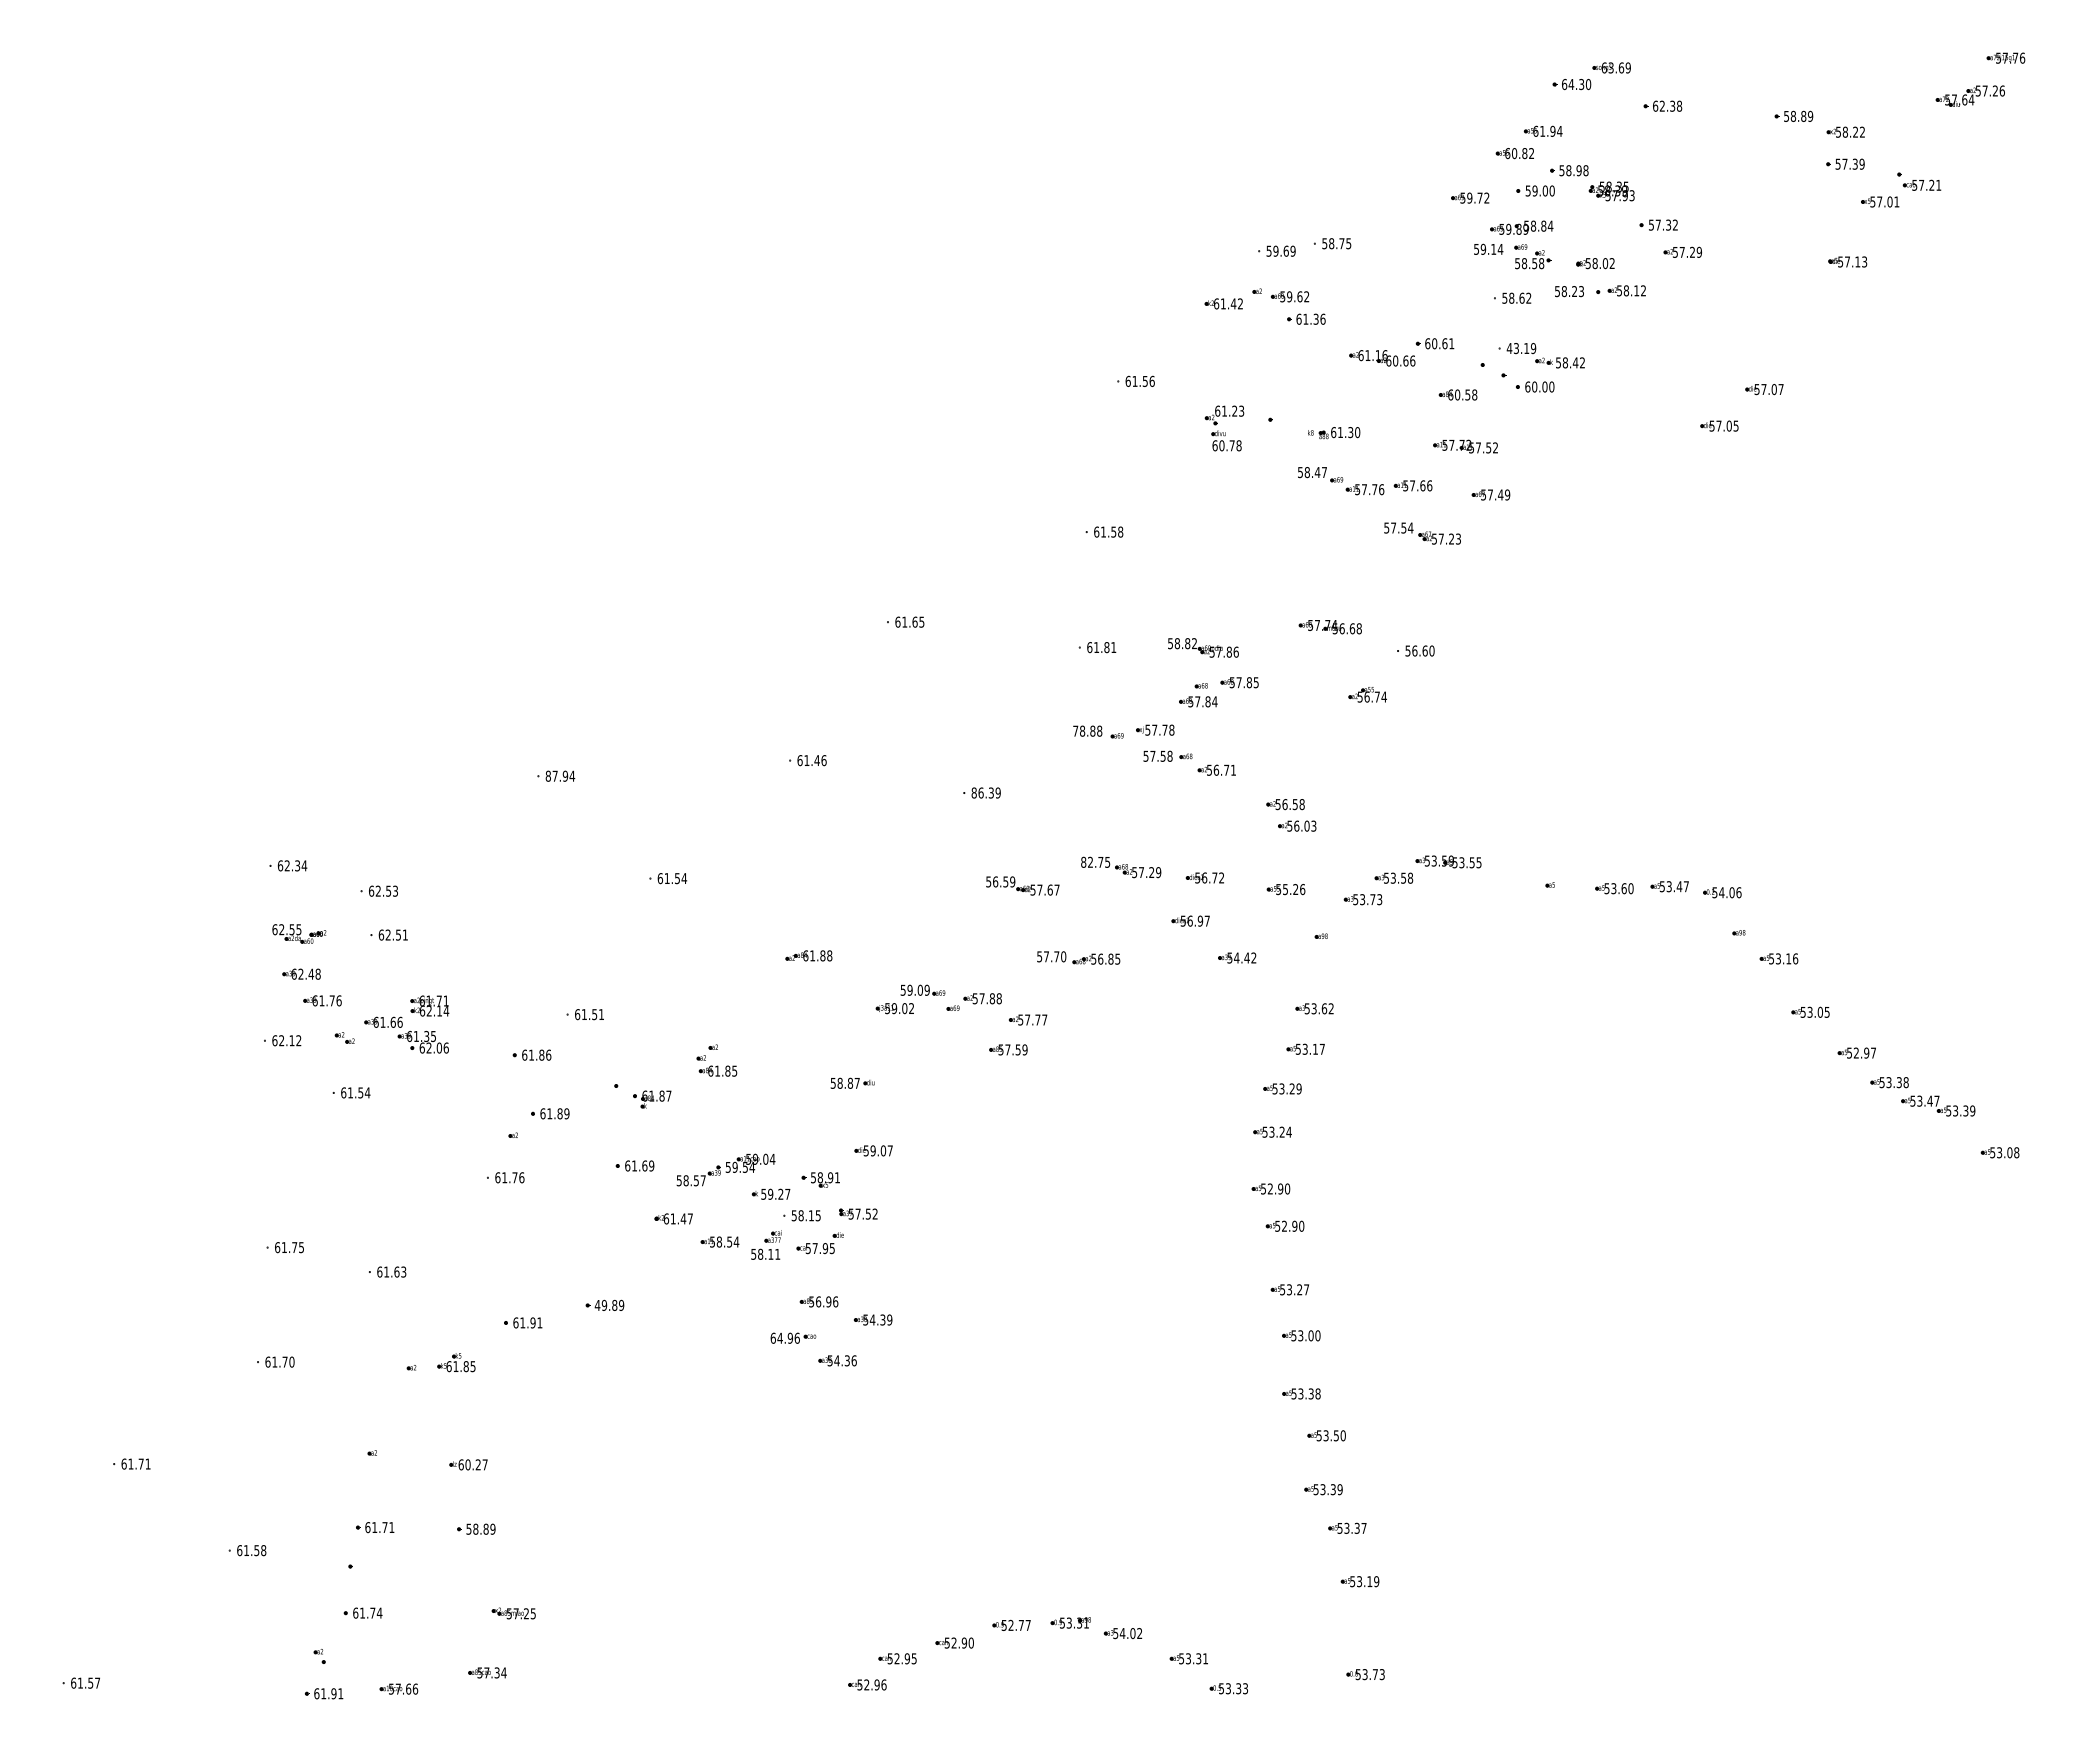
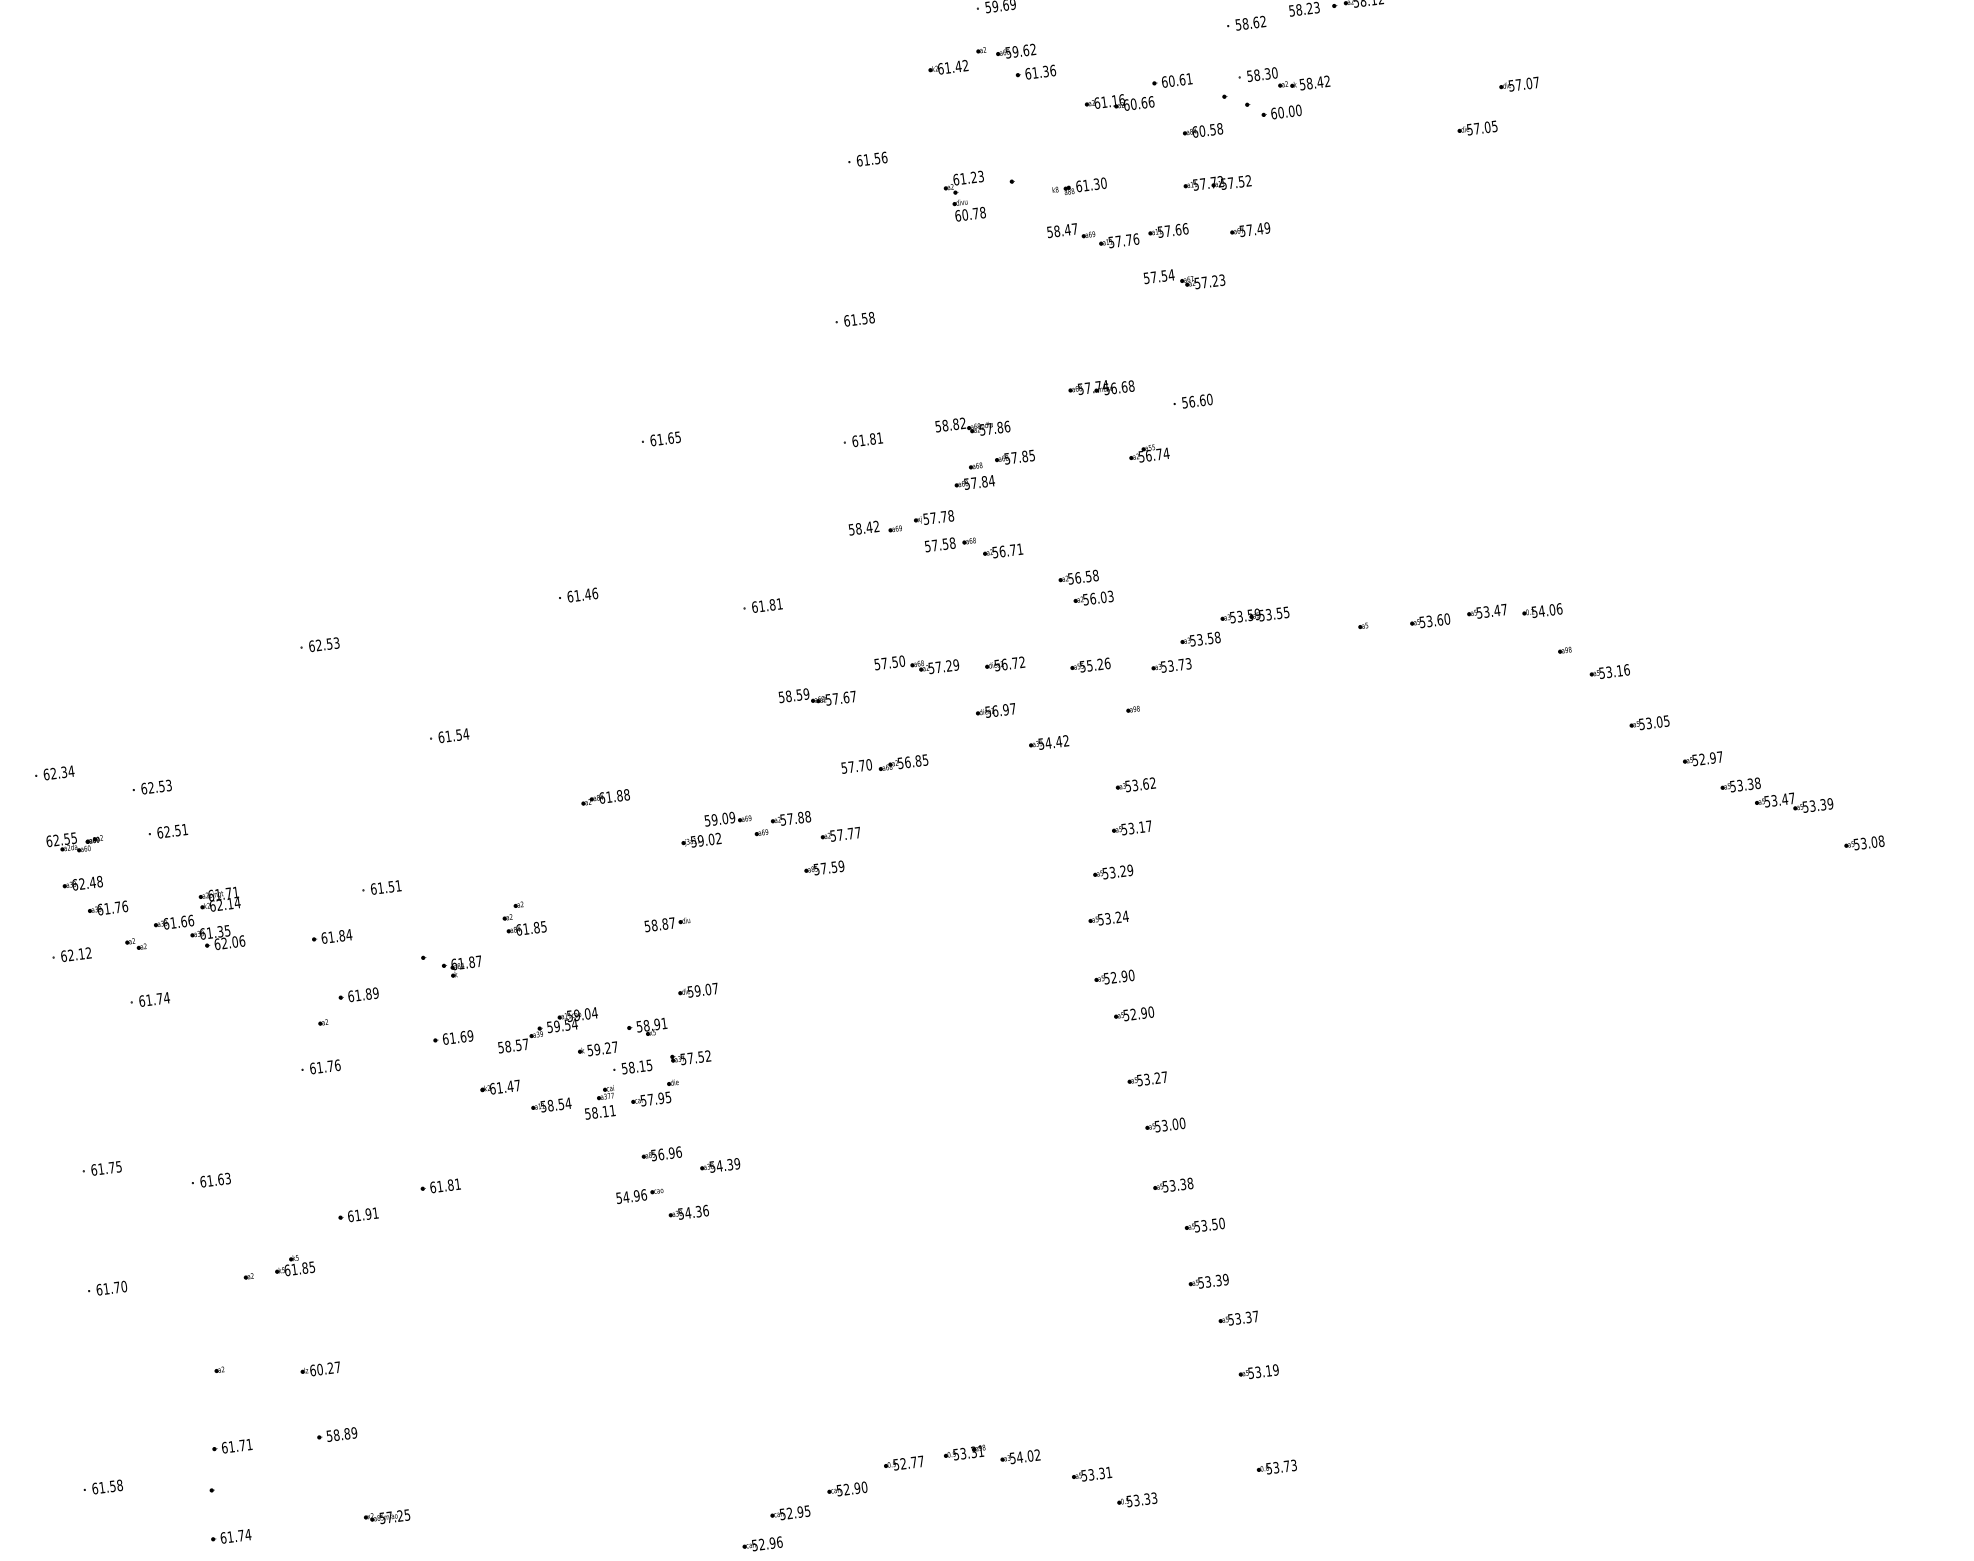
text: (1521, 348) -> (1262, 74), 43.19 -> 58.30
text: (1087, 730) -> (863, 527), 78.88 -> 58.42
text: (560, 775) -> (324, 643), 87.94 -> 62.53
text: (985, 792) -> (766, 605), 86.39 -> 61.81
text: (1095, 861) -> (889, 661), 82.75 -> 57.50
text: (995, 881) -> (788, 695), 56.59 -> 58.59
text: (548, 1054) -> (348, 934), 61.86 -> 61.84
text: (360, 1092) -> (159, 998), 61.54 -> 61.74
text: (609, 1304) -> (445, 1184), 49.89 -> 61.81
text: (772, 1337) -> (618, 1197), 64.96 -> 54.96

